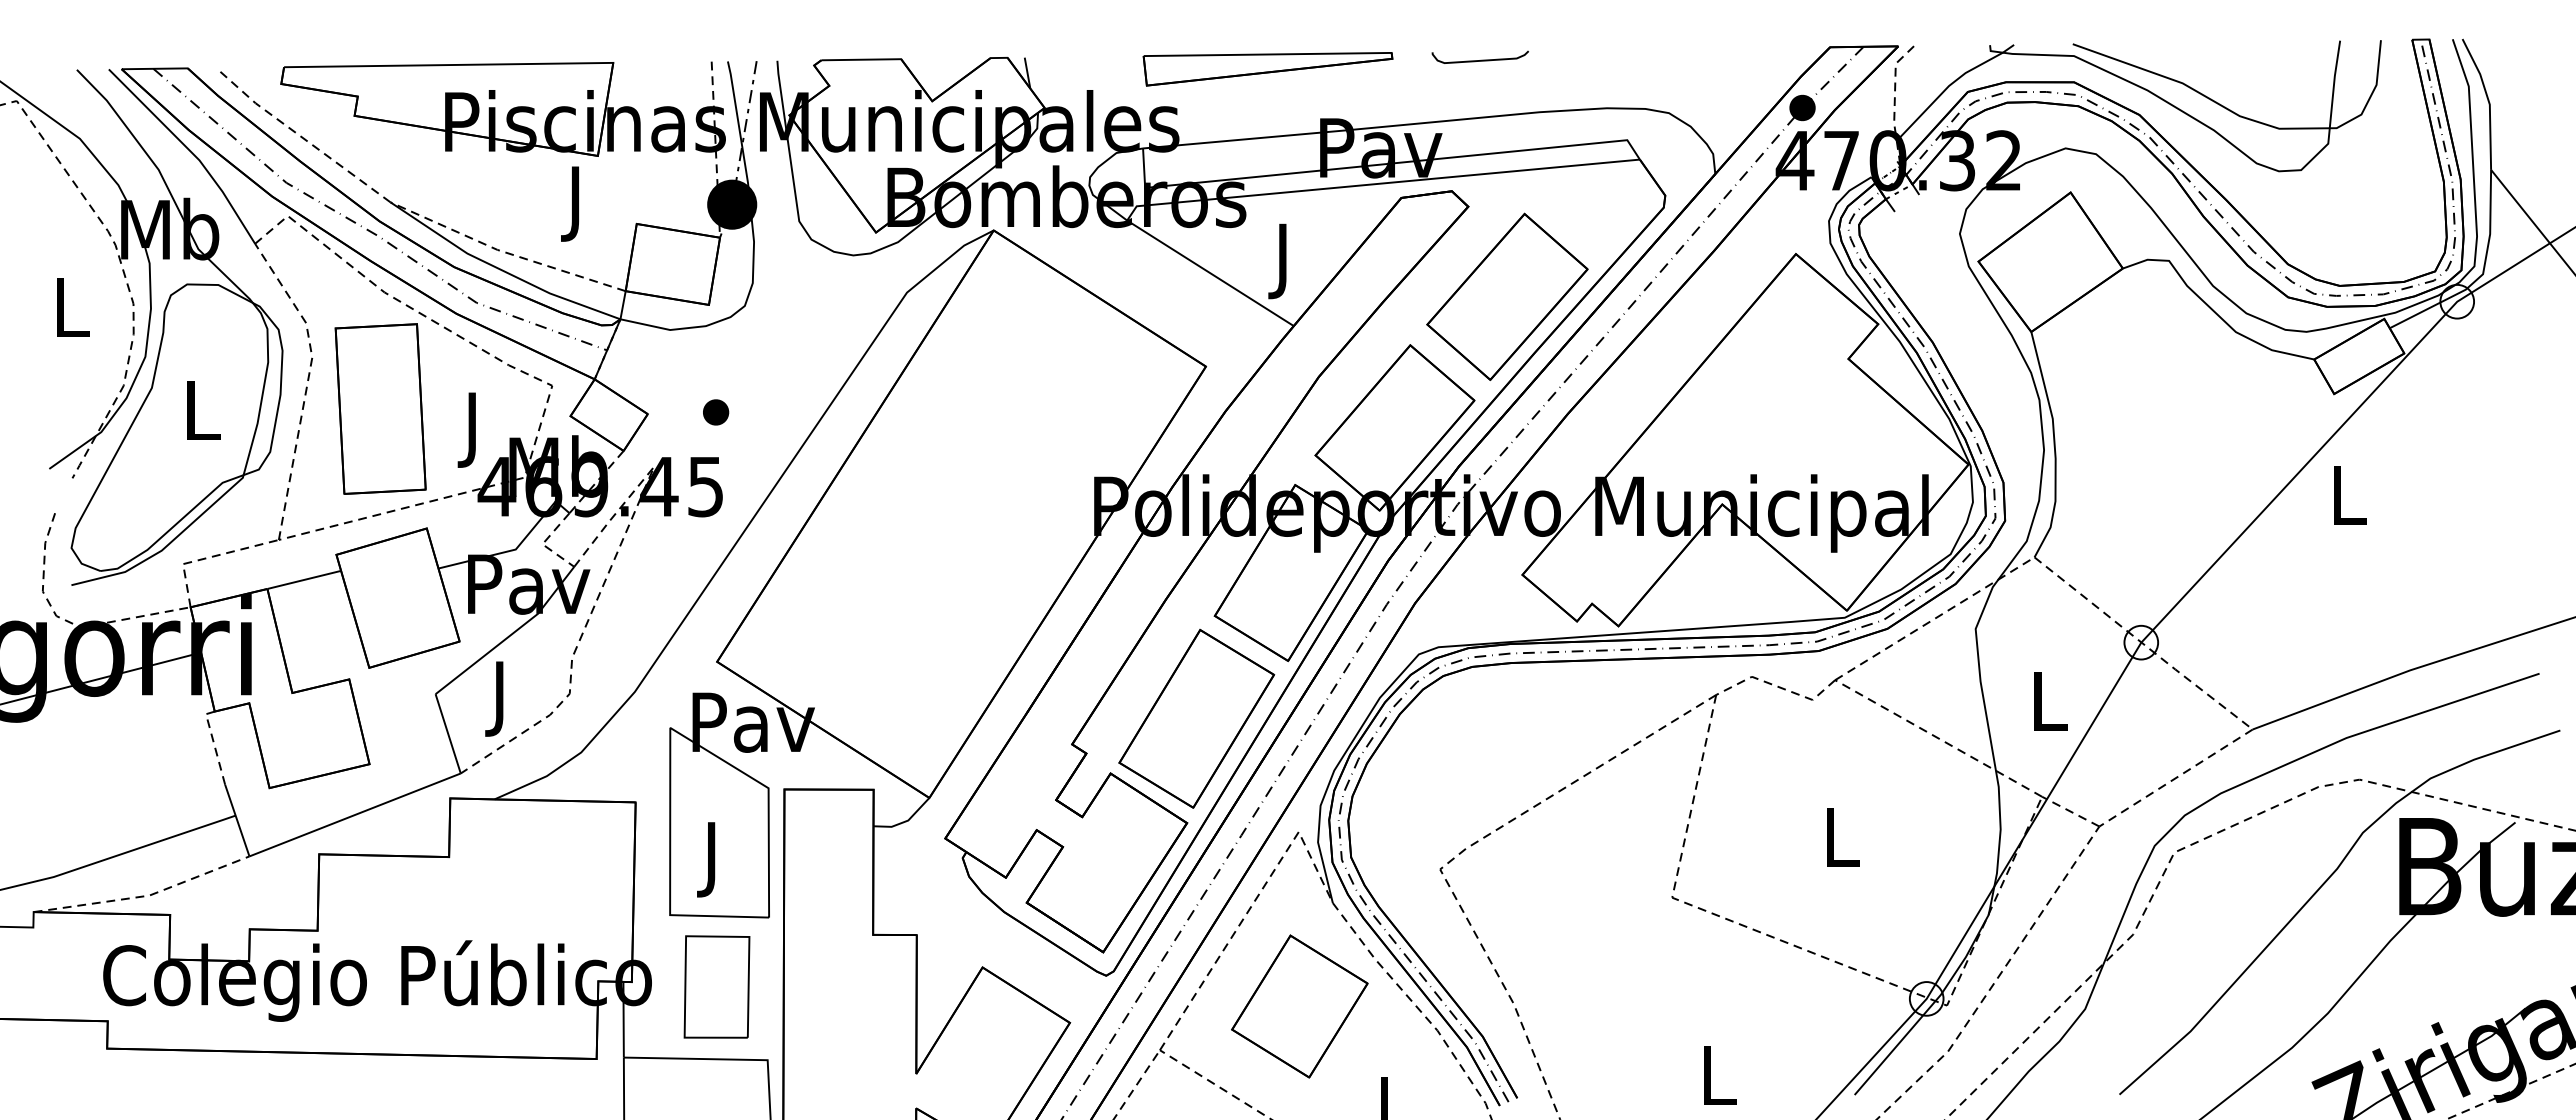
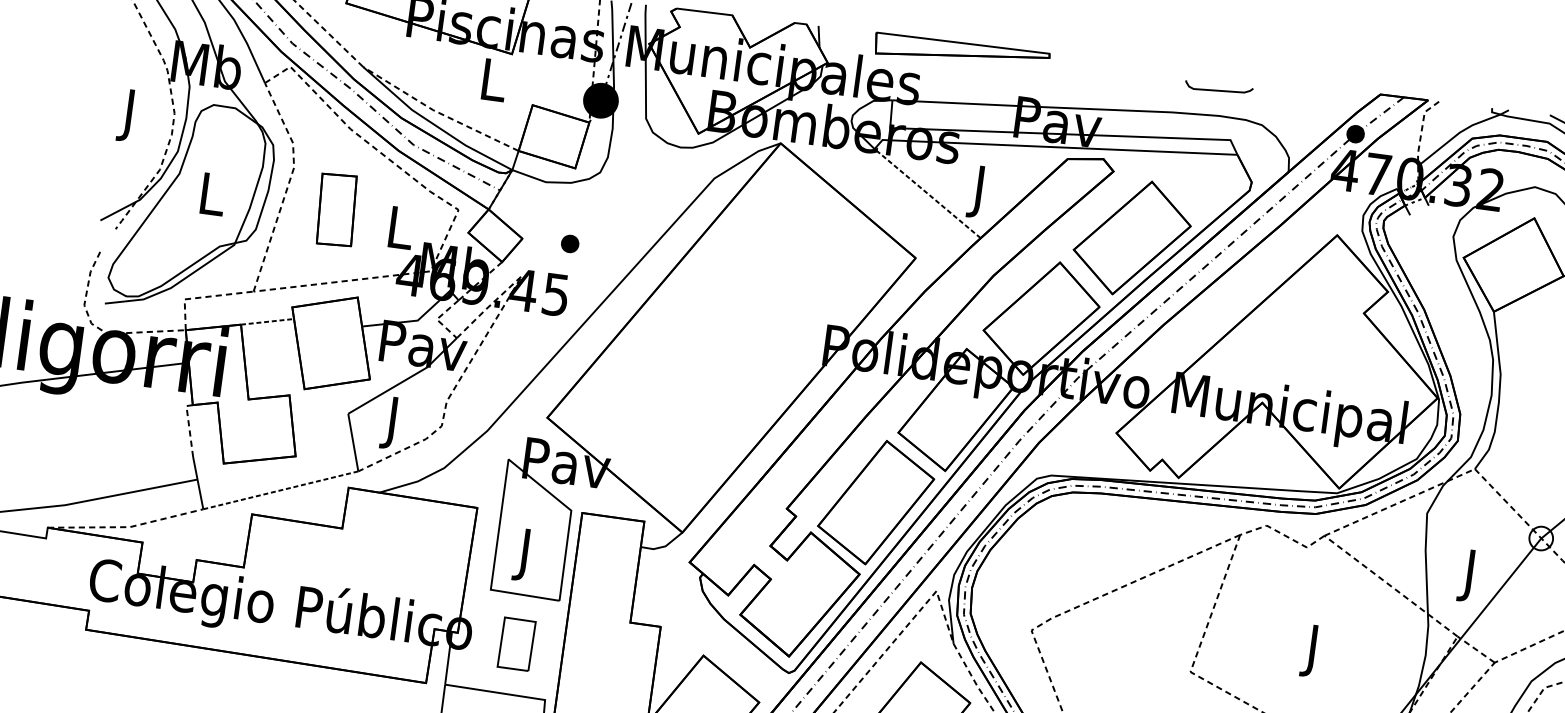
curve: (1481, 59) -> (1219, 89), moved
part: (1267, 69) -> (961, 53), moved
text: (577, 203) -> (493, 85), J -> L
line: (1210, 273) -> (927, 193), solid -> dashed
text: (72, 315) -> (131, 115), L -> J
part: (380, 408) -> (336, 209), size x0.6
text: (474, 429) -> (400, 233), J -> L
line: (304, 579) -> (267, 321), solid -> dashed
text: (2050, 708) -> (1471, 575), L -> J
line: (355, 814) -> (281, 490), solid -> dashed
text: (1842, 844) -> (1314, 651), L -> J
part: (716, 986) -> (516, 643), size x0.7

